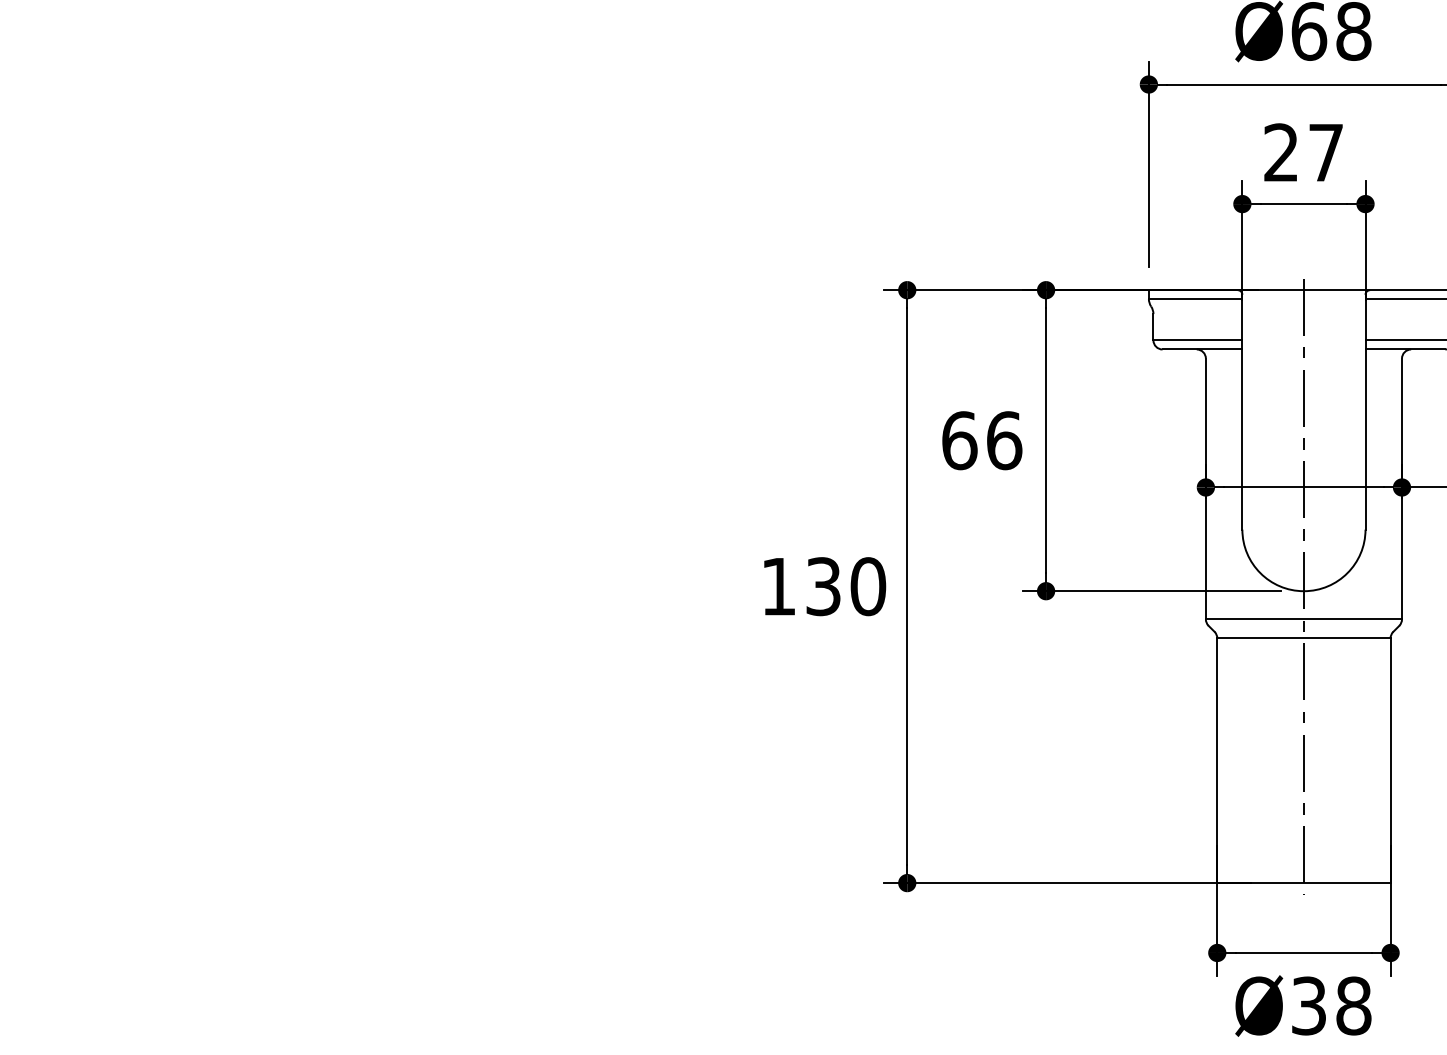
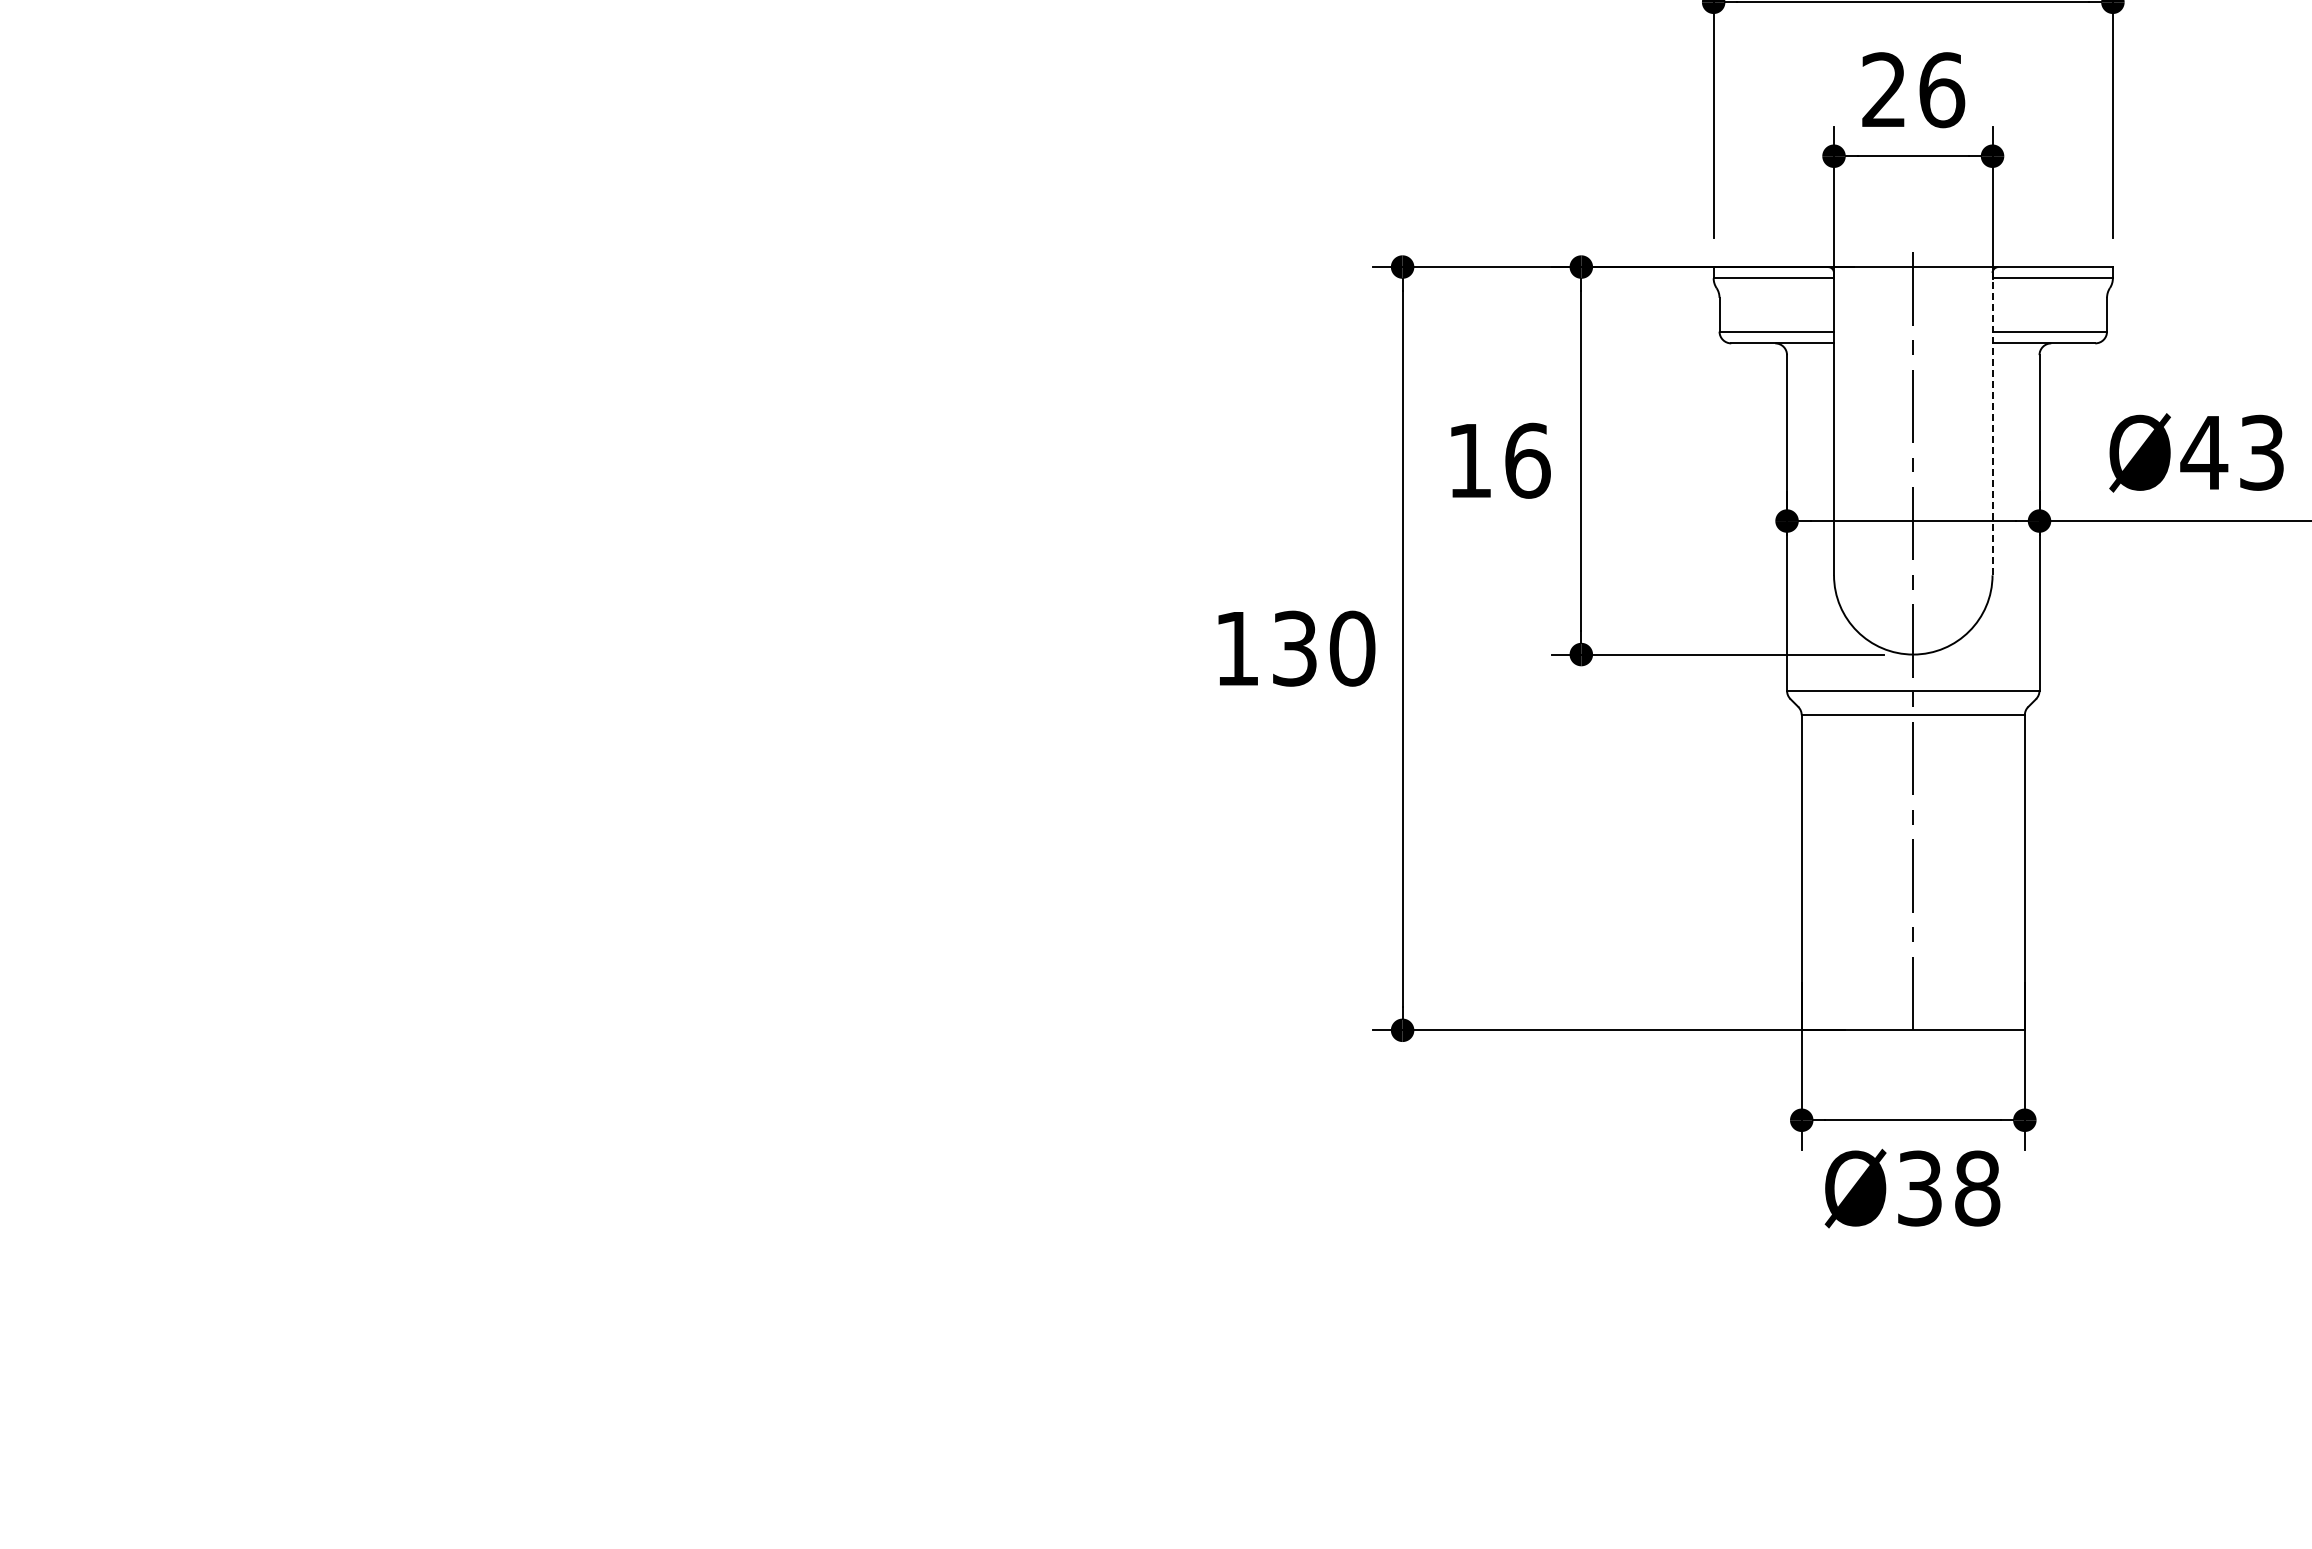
text: (1326, 153) -> (1942, 90), 27 -> 26
line: (1365, 411) -> (1992, 423), solid -> dashed
text: (959, 440) -> (1470, 460), 66 -> 16

